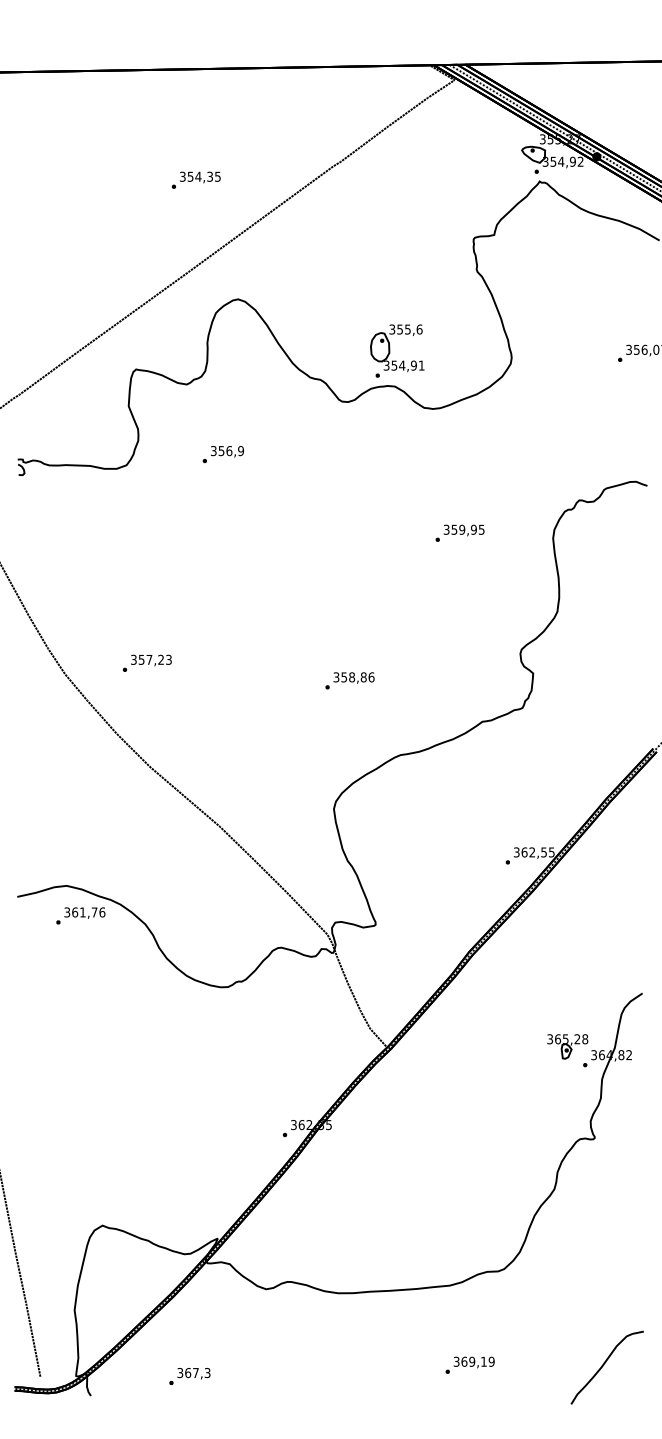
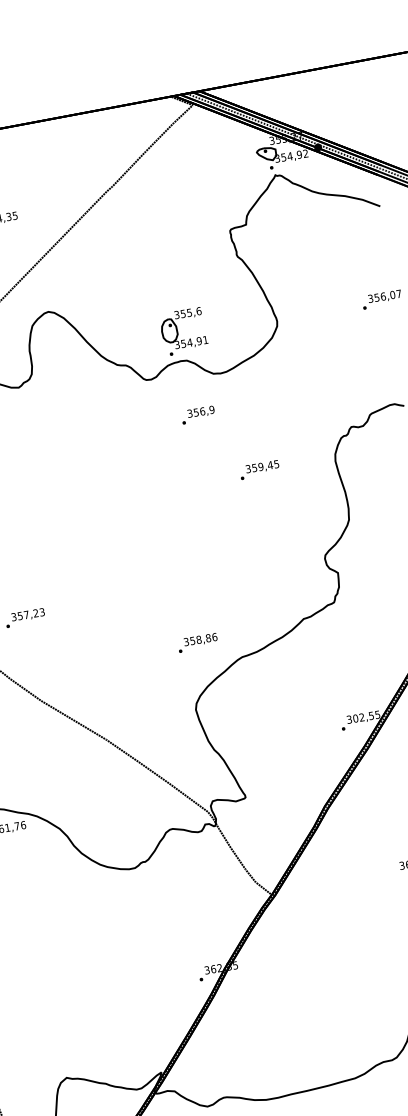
text: (223, 454) -> (198, 415), moved
text: (473, 529) -> (270, 465), 359,95 -> 359,45
text: (349, 680) -> (197, 642), moved
text: (524, 851) -> (355, 717), 362,55 -> 302,55

